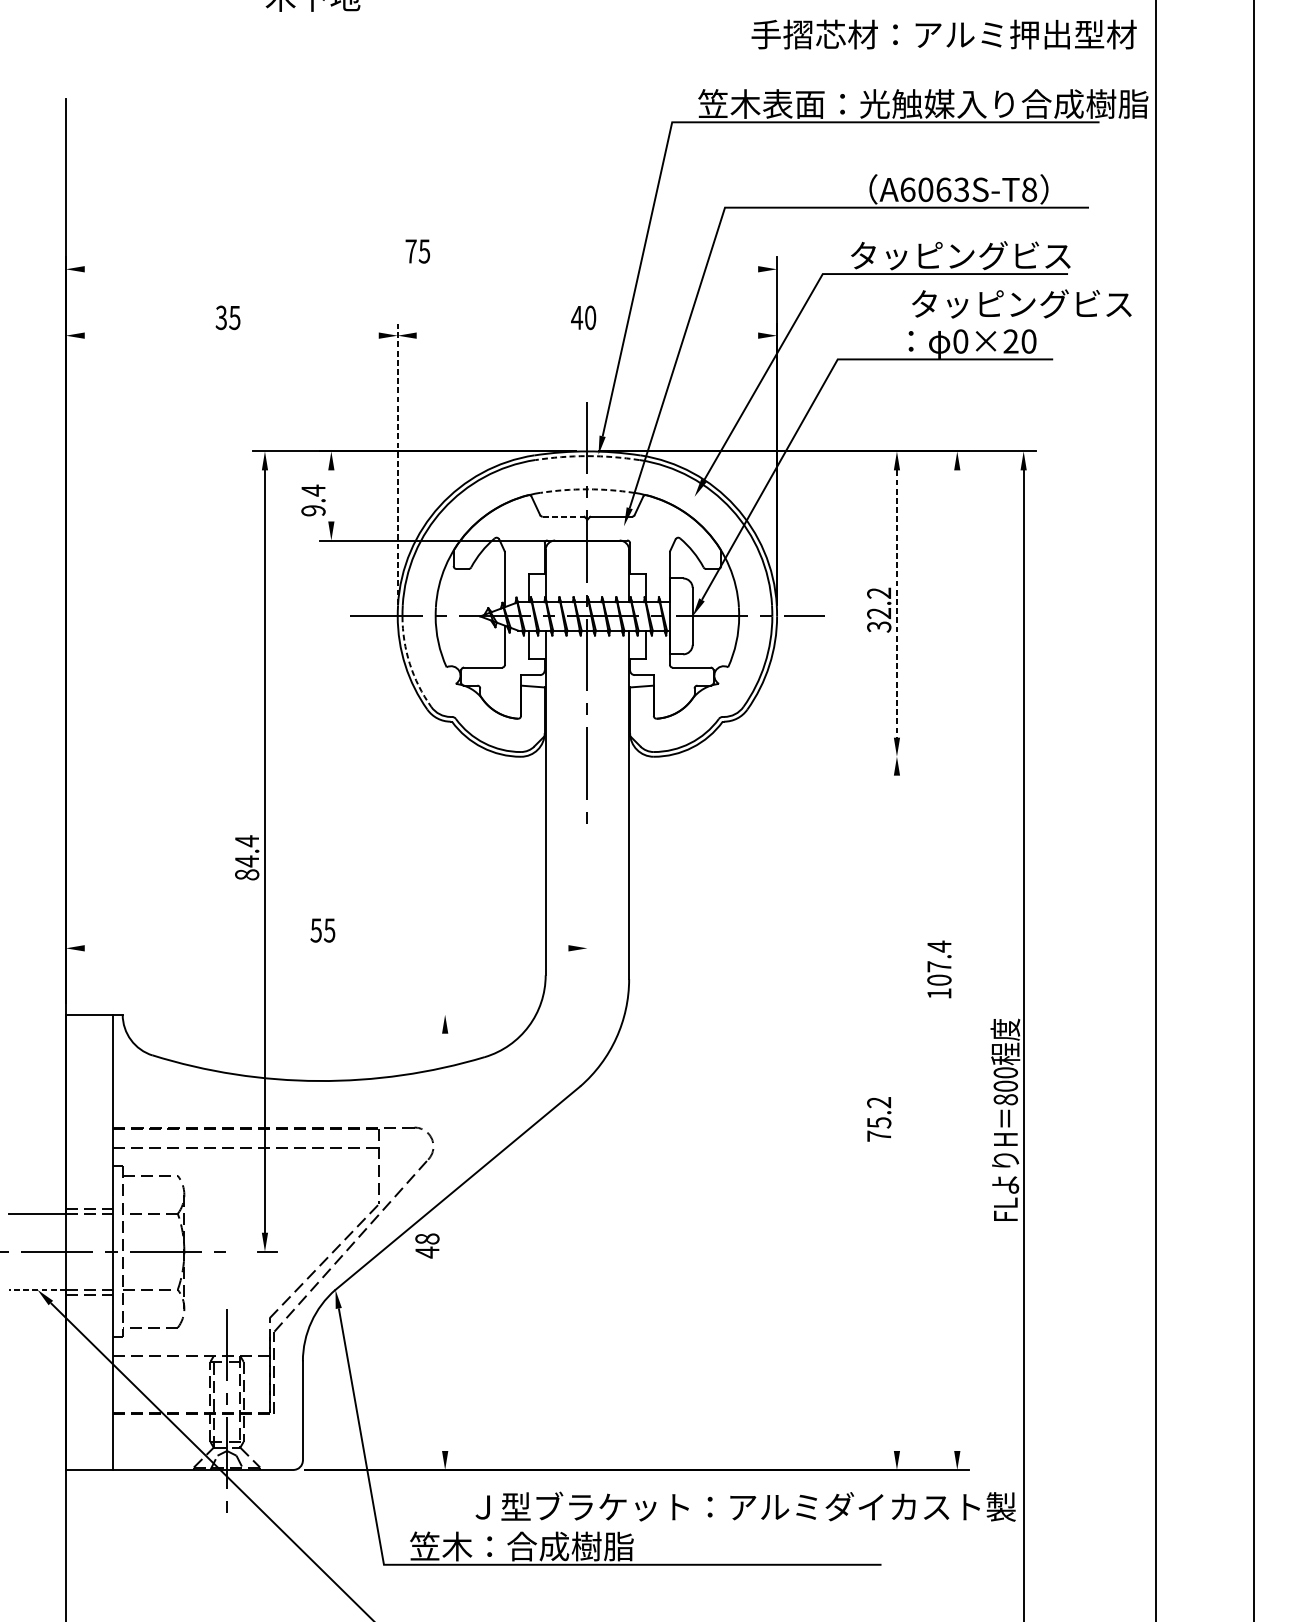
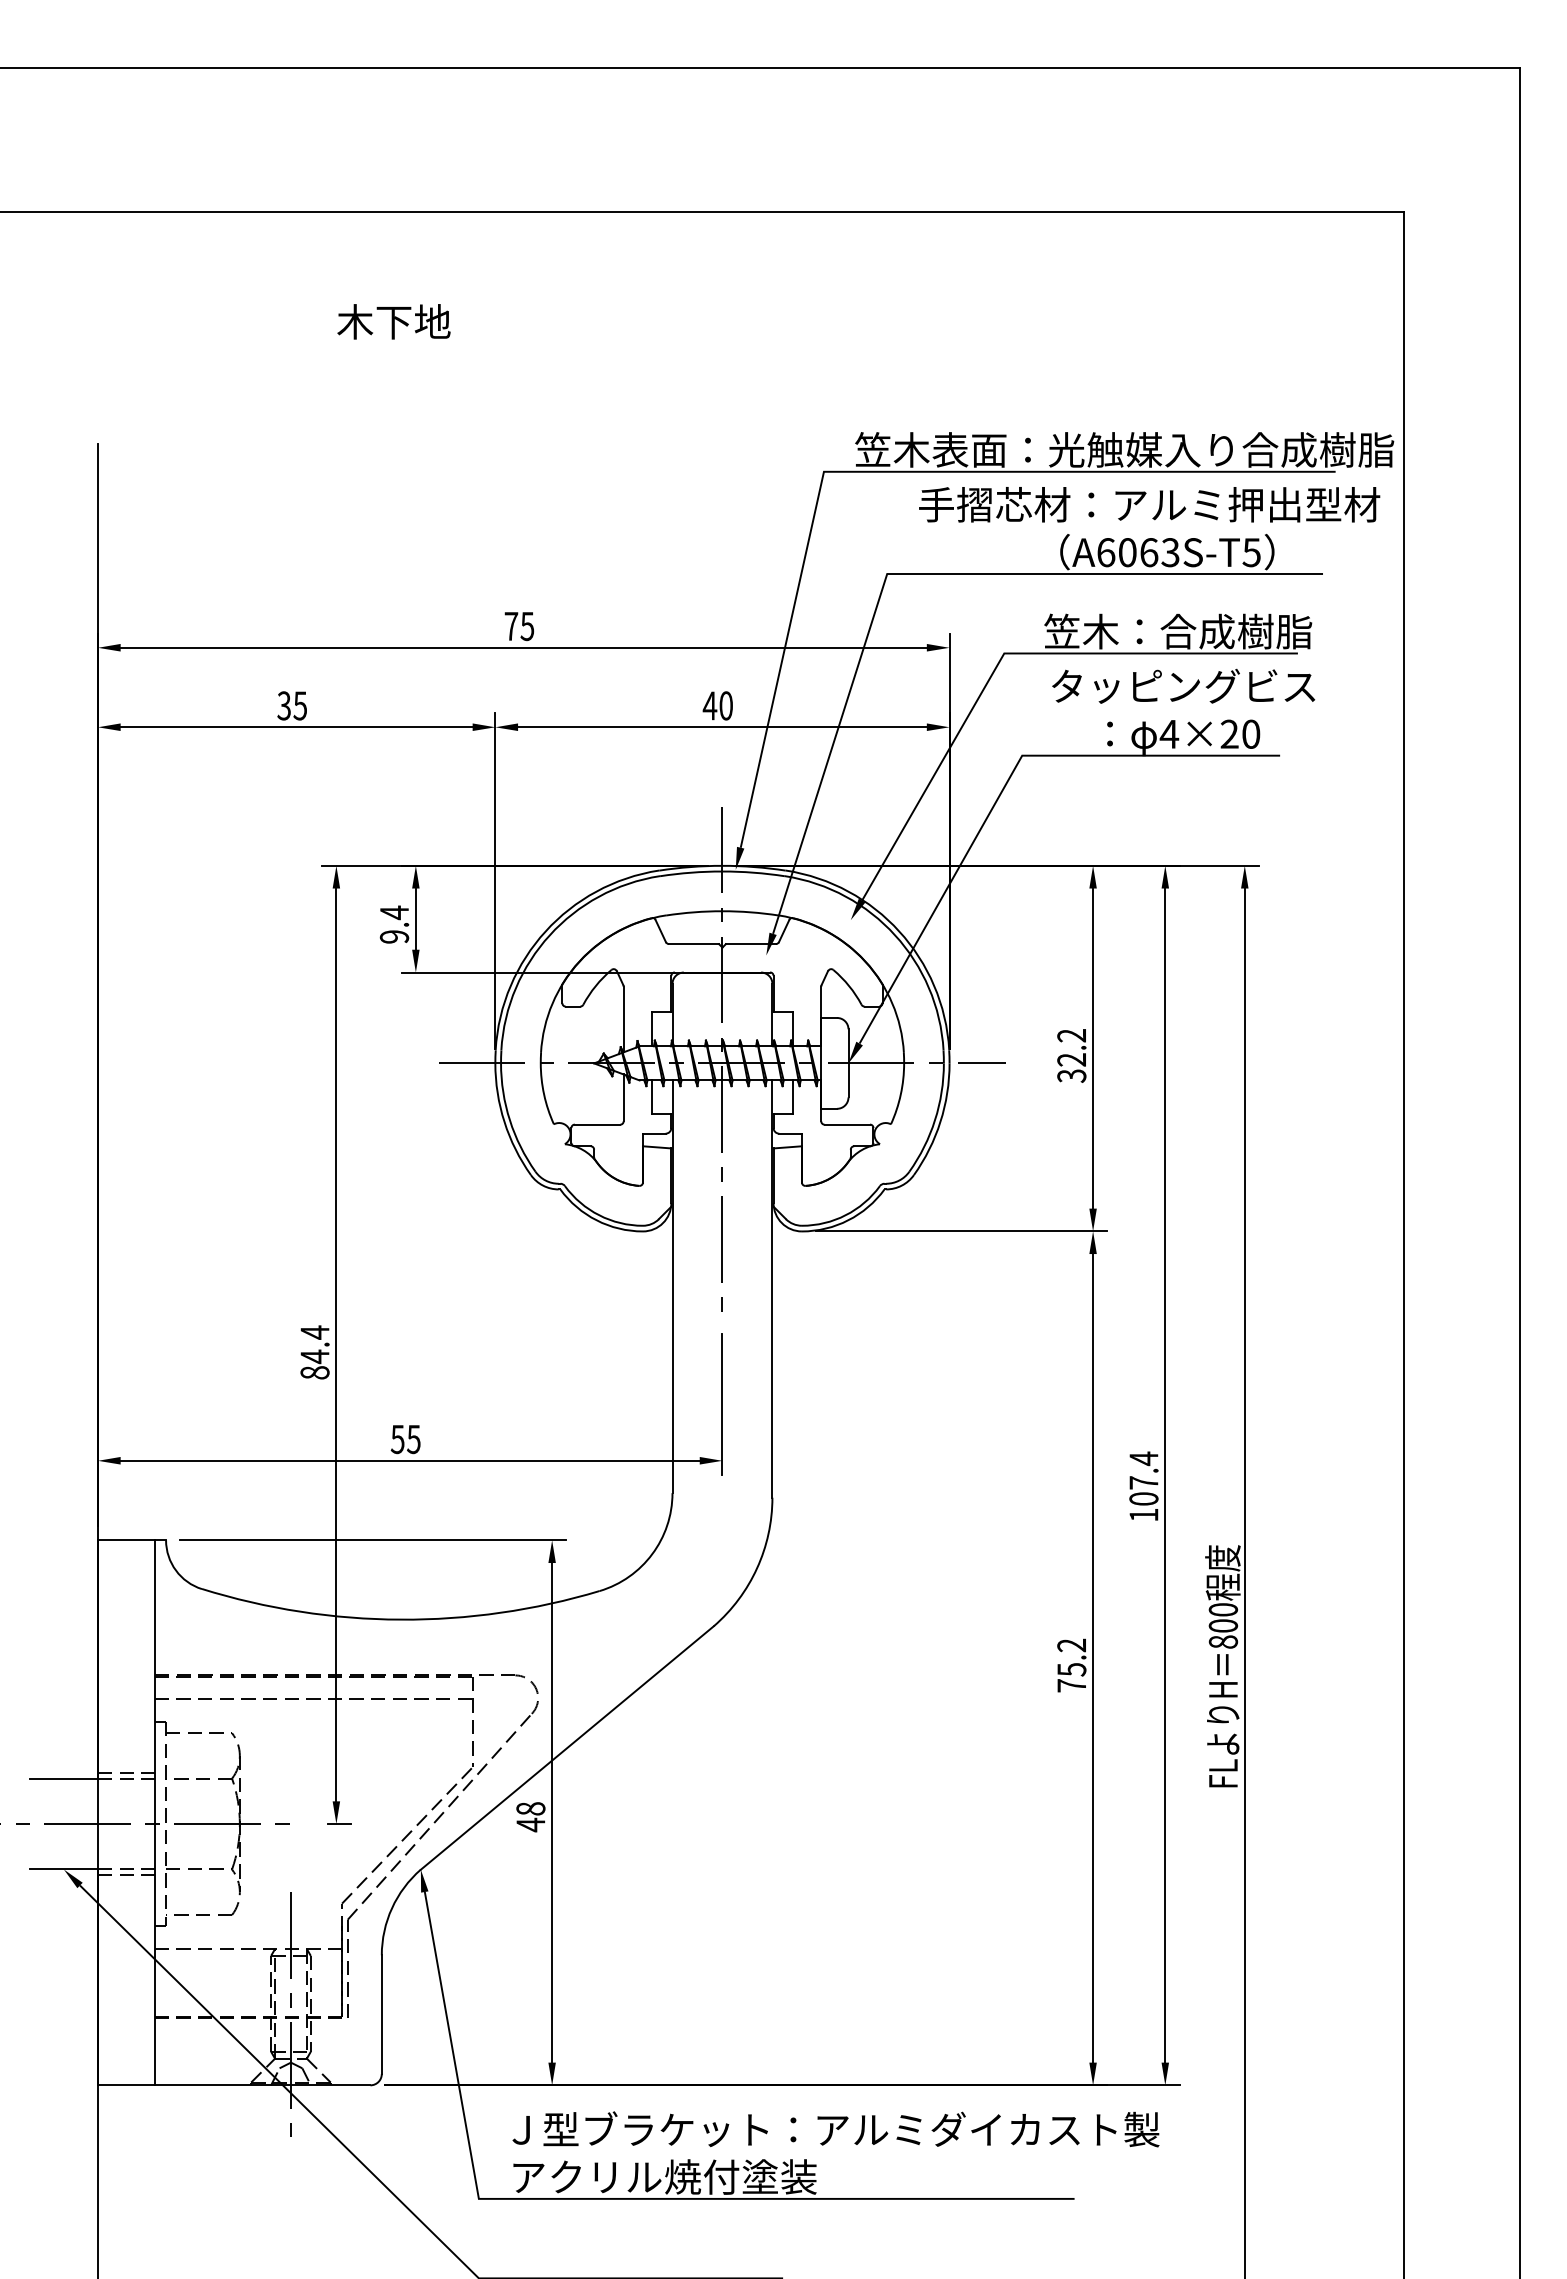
text: (944, 34) -> (1149, 504), moved
text: (1029, 189) -> (1251, 552), A6063S-T8 -> A6063S-T5
text: (965, 255) -> (1175, 631), タッピングビス -> 笠木：合成樹脂
line: (421, 269) -> (523, 647), added
text: (1021, 303) -> (1183, 685), moved
line: (231, 335) -> (296, 727), added
line: (587, 335) -> (722, 727), added
text: (960, 340) -> (1169, 733), 0×20 -> 4×20
arc: (587, 456) -> (722, 871), dashed -> solid
line: (397, 463) -> (495, 880), dashed -> solid
arc: (587, 489) -> (722, 911), dashed -> solid
line: (331, 495) -> (415, 918), added
line: (564, 517) -> (694, 944), dashed -> solid
line: (897, 604) -> (1093, 1049), dashed -> solid
arc: (409, 664) -> (509, 1120), dashed -> solid
line: (787, 756) -> (961, 1231), added
line: (587, 901) -> (722, 1404), added
line: (326, 948) -> (409, 1460), added
line: (957, 960) -> (1165, 1475), added
line: (295, 1014) -> (373, 1540), added
line: (897, 1113) -> (1093, 1658), added
line: (445, 1242) -> (552, 1812), added
line: (37, 1289) -> (63, 1869), dashed -> solid
text: (745, 1506) -> (835, 2129), moved
text: (538, 1546) -> (663, 2176), 笠木：合成樹脂 -> アクリル焼付塗装

